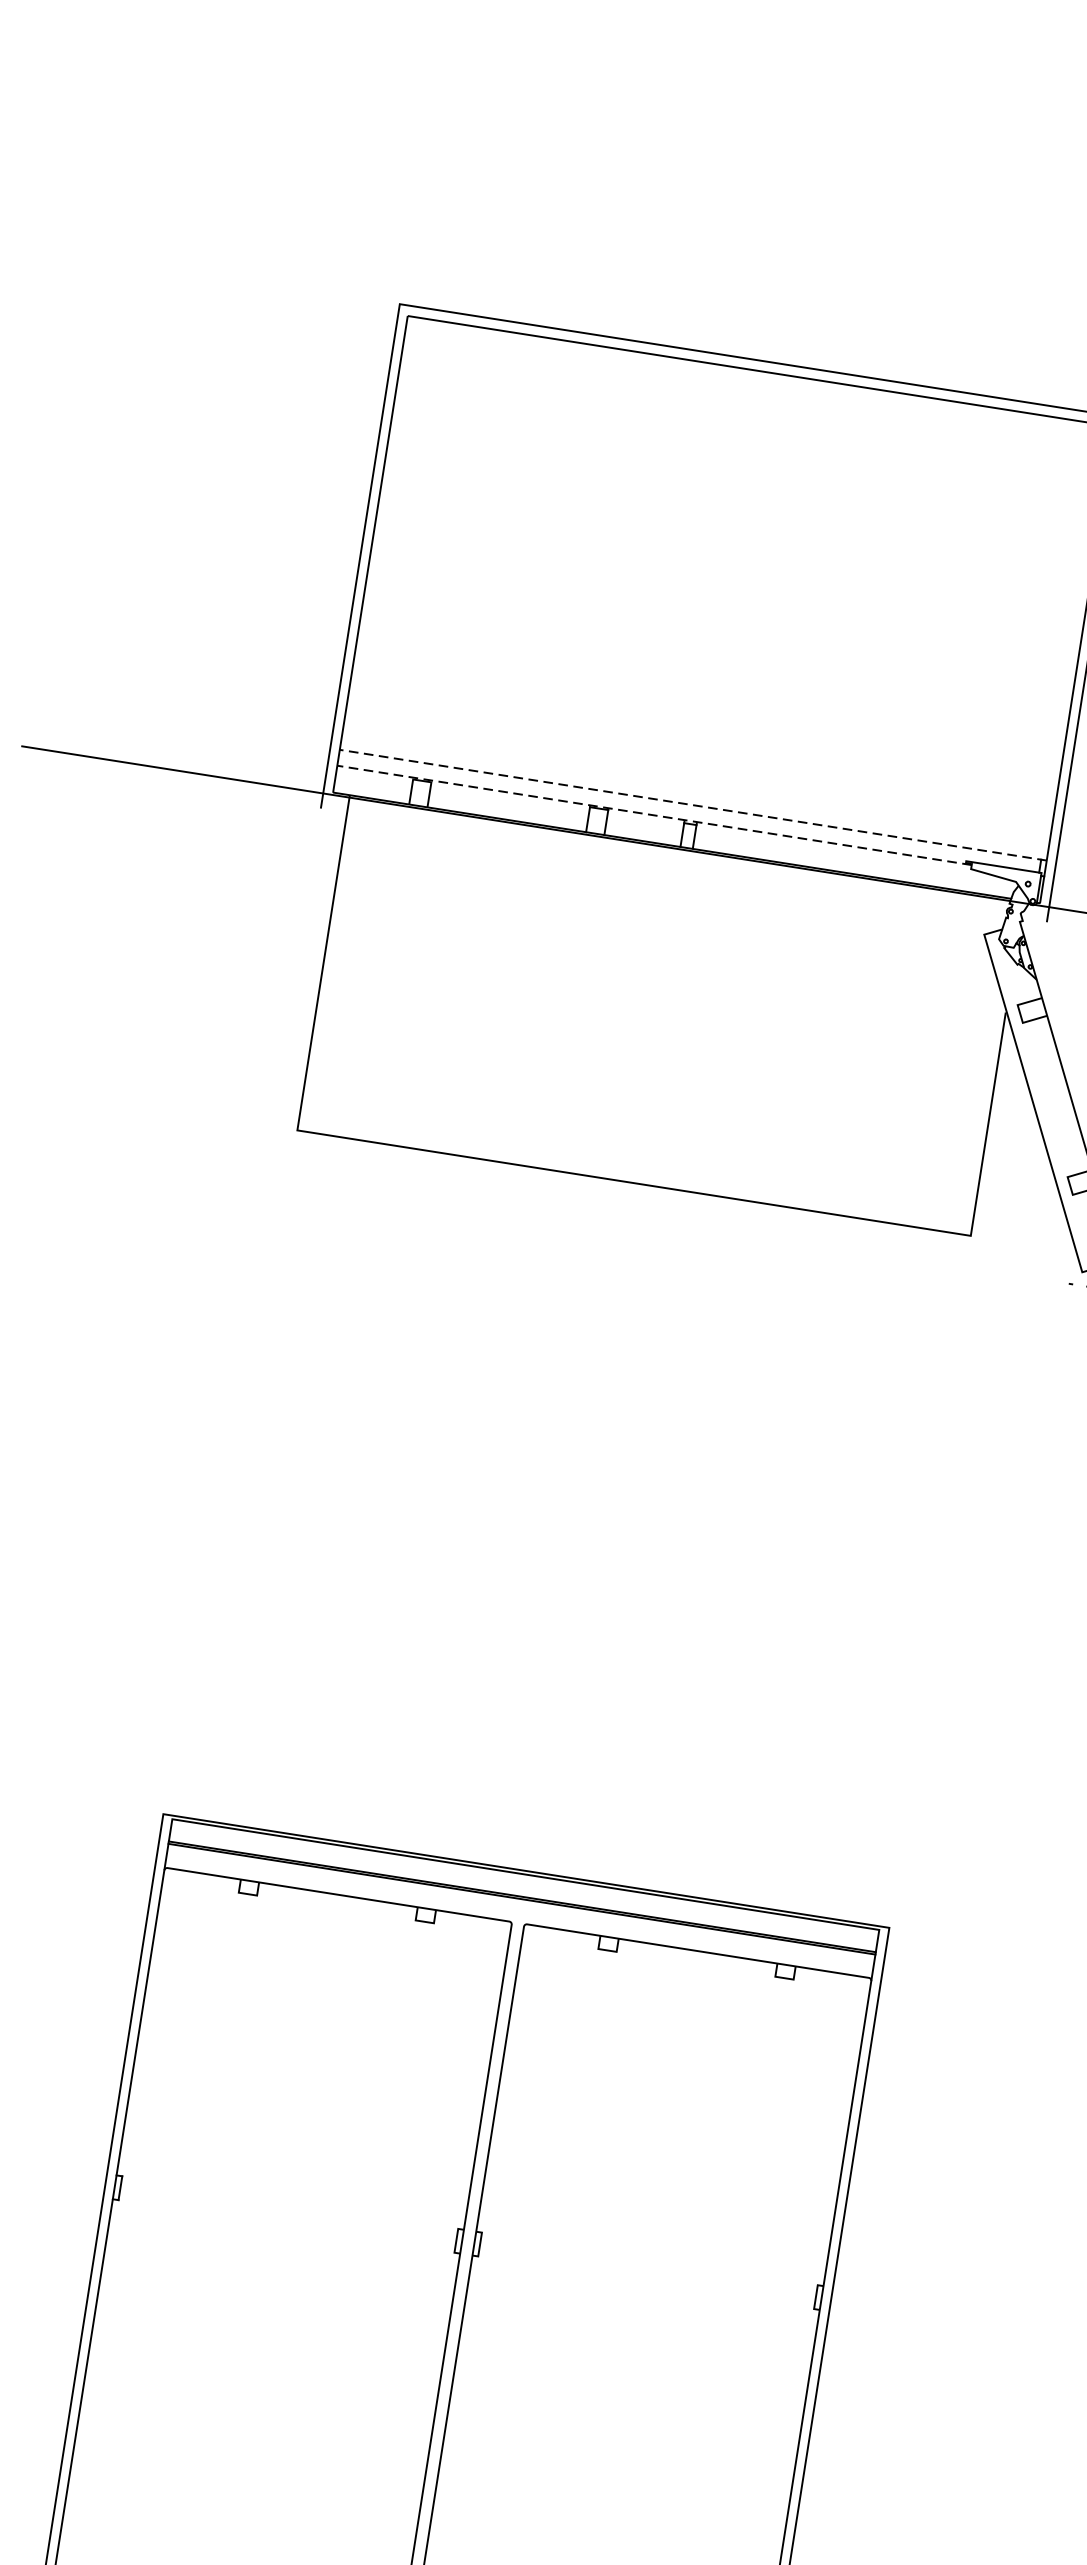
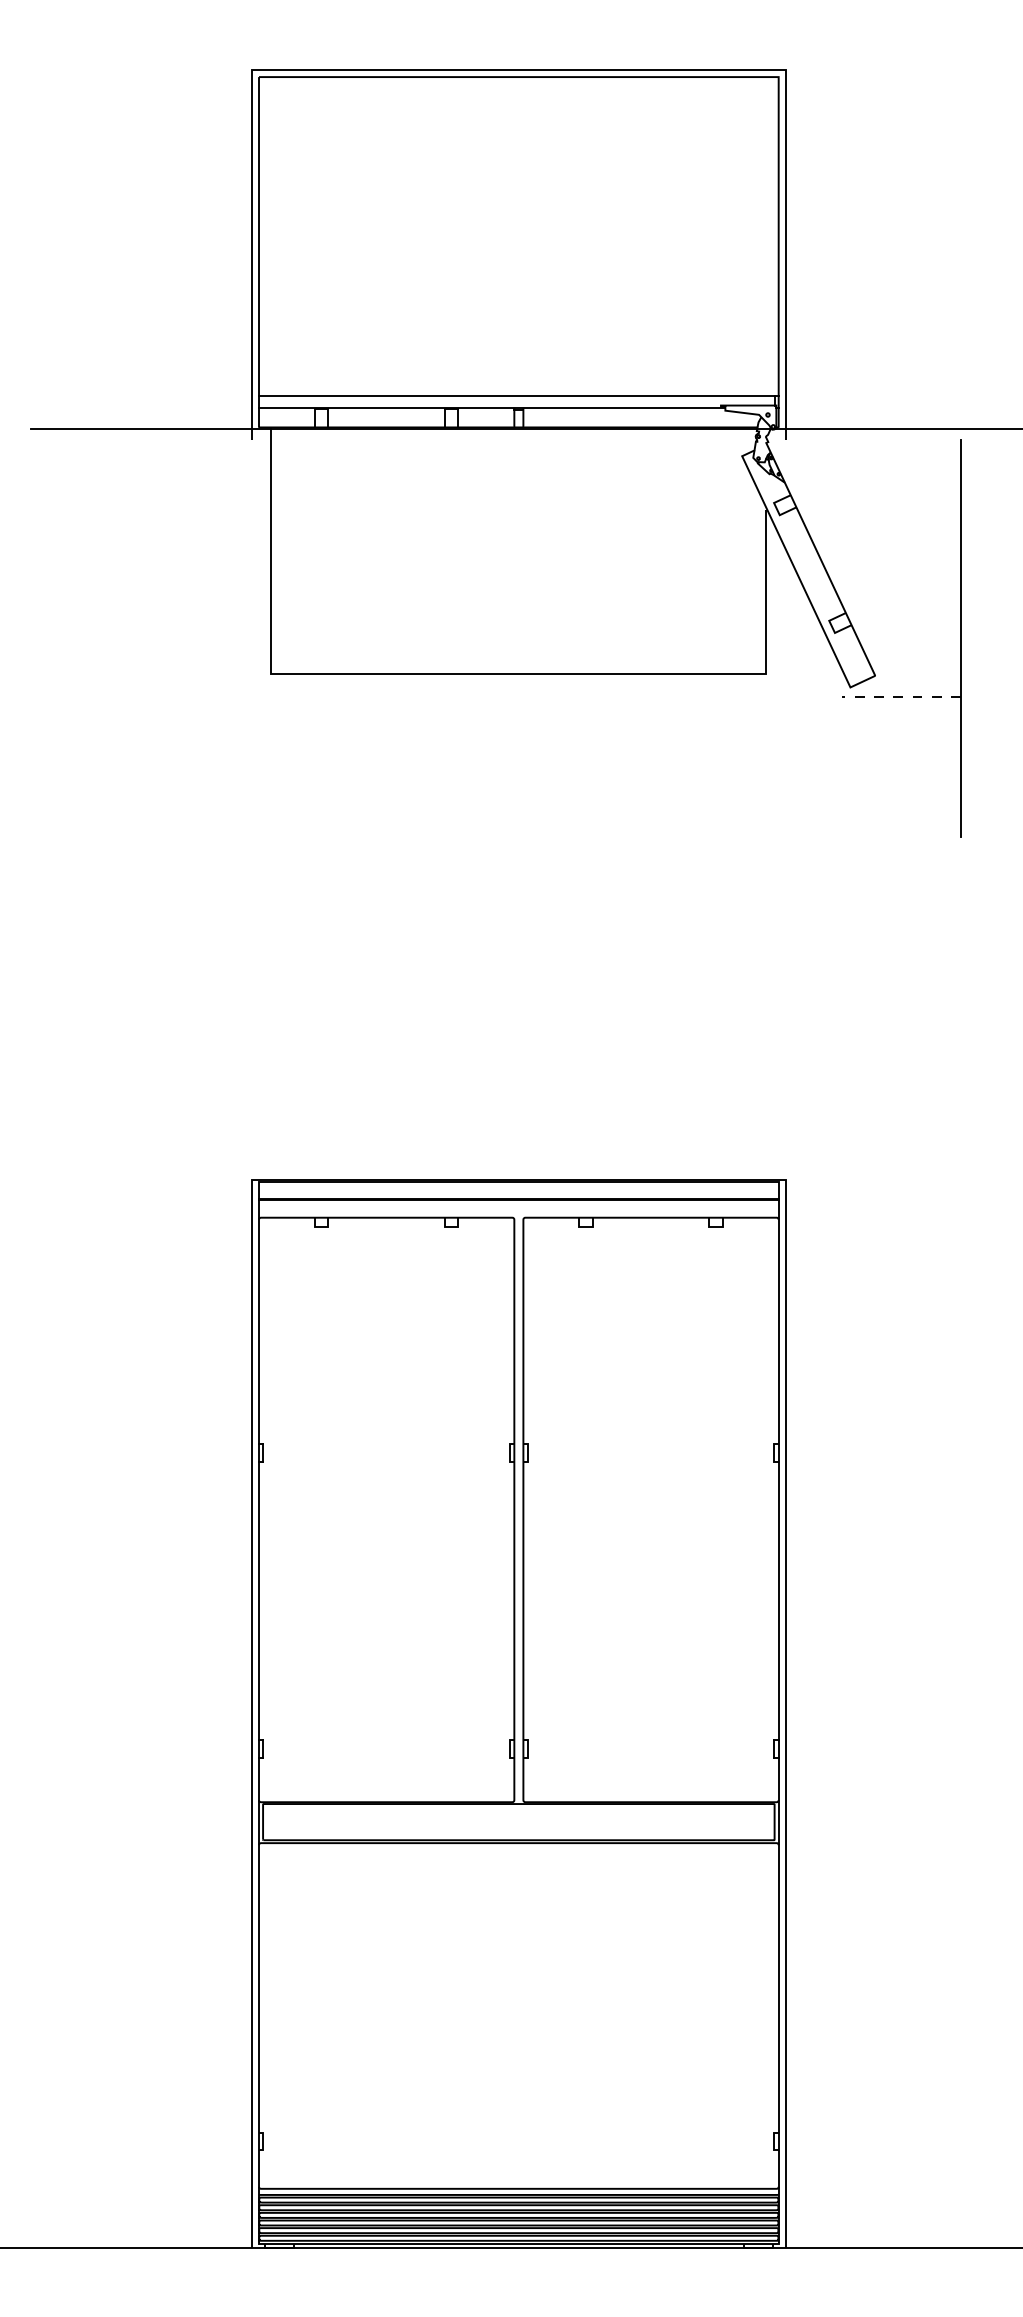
line: (692, 805) -> (518, 396), dashed -> solid
line: (653, 814) -> (491, 407), dashed -> solid

